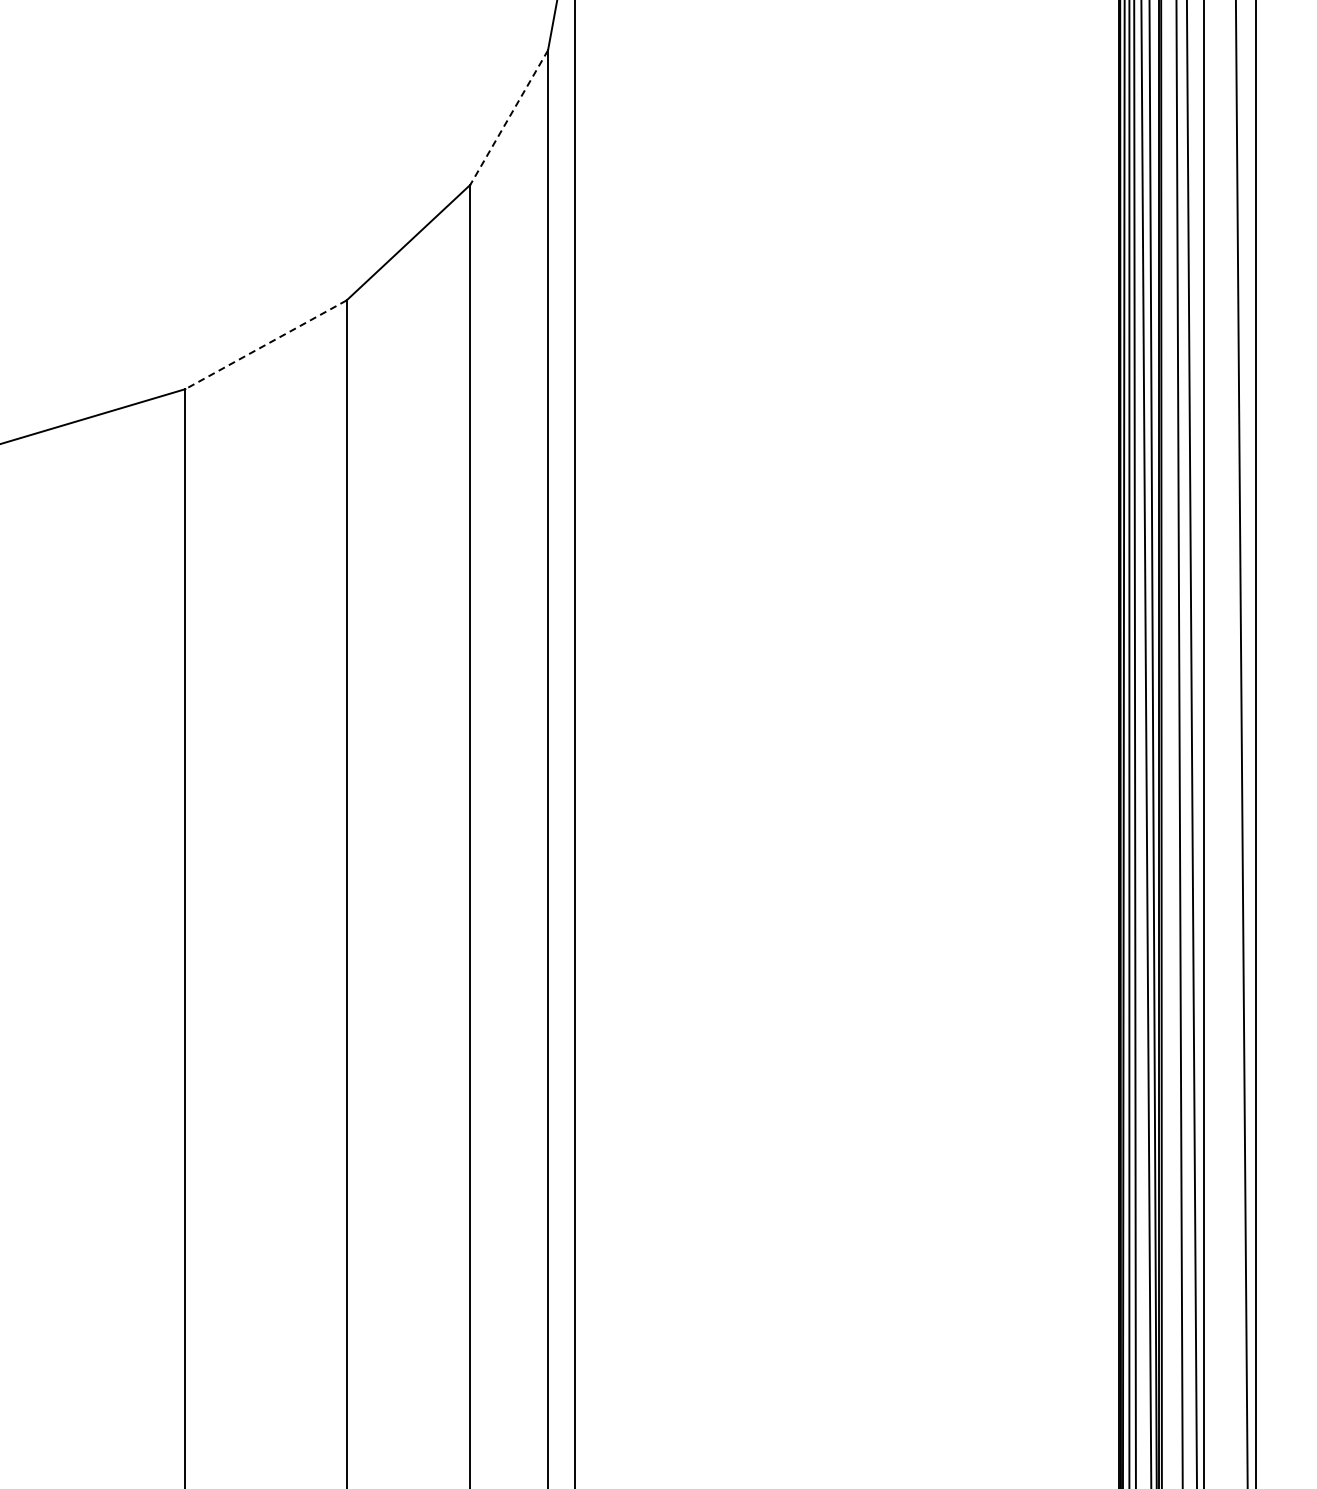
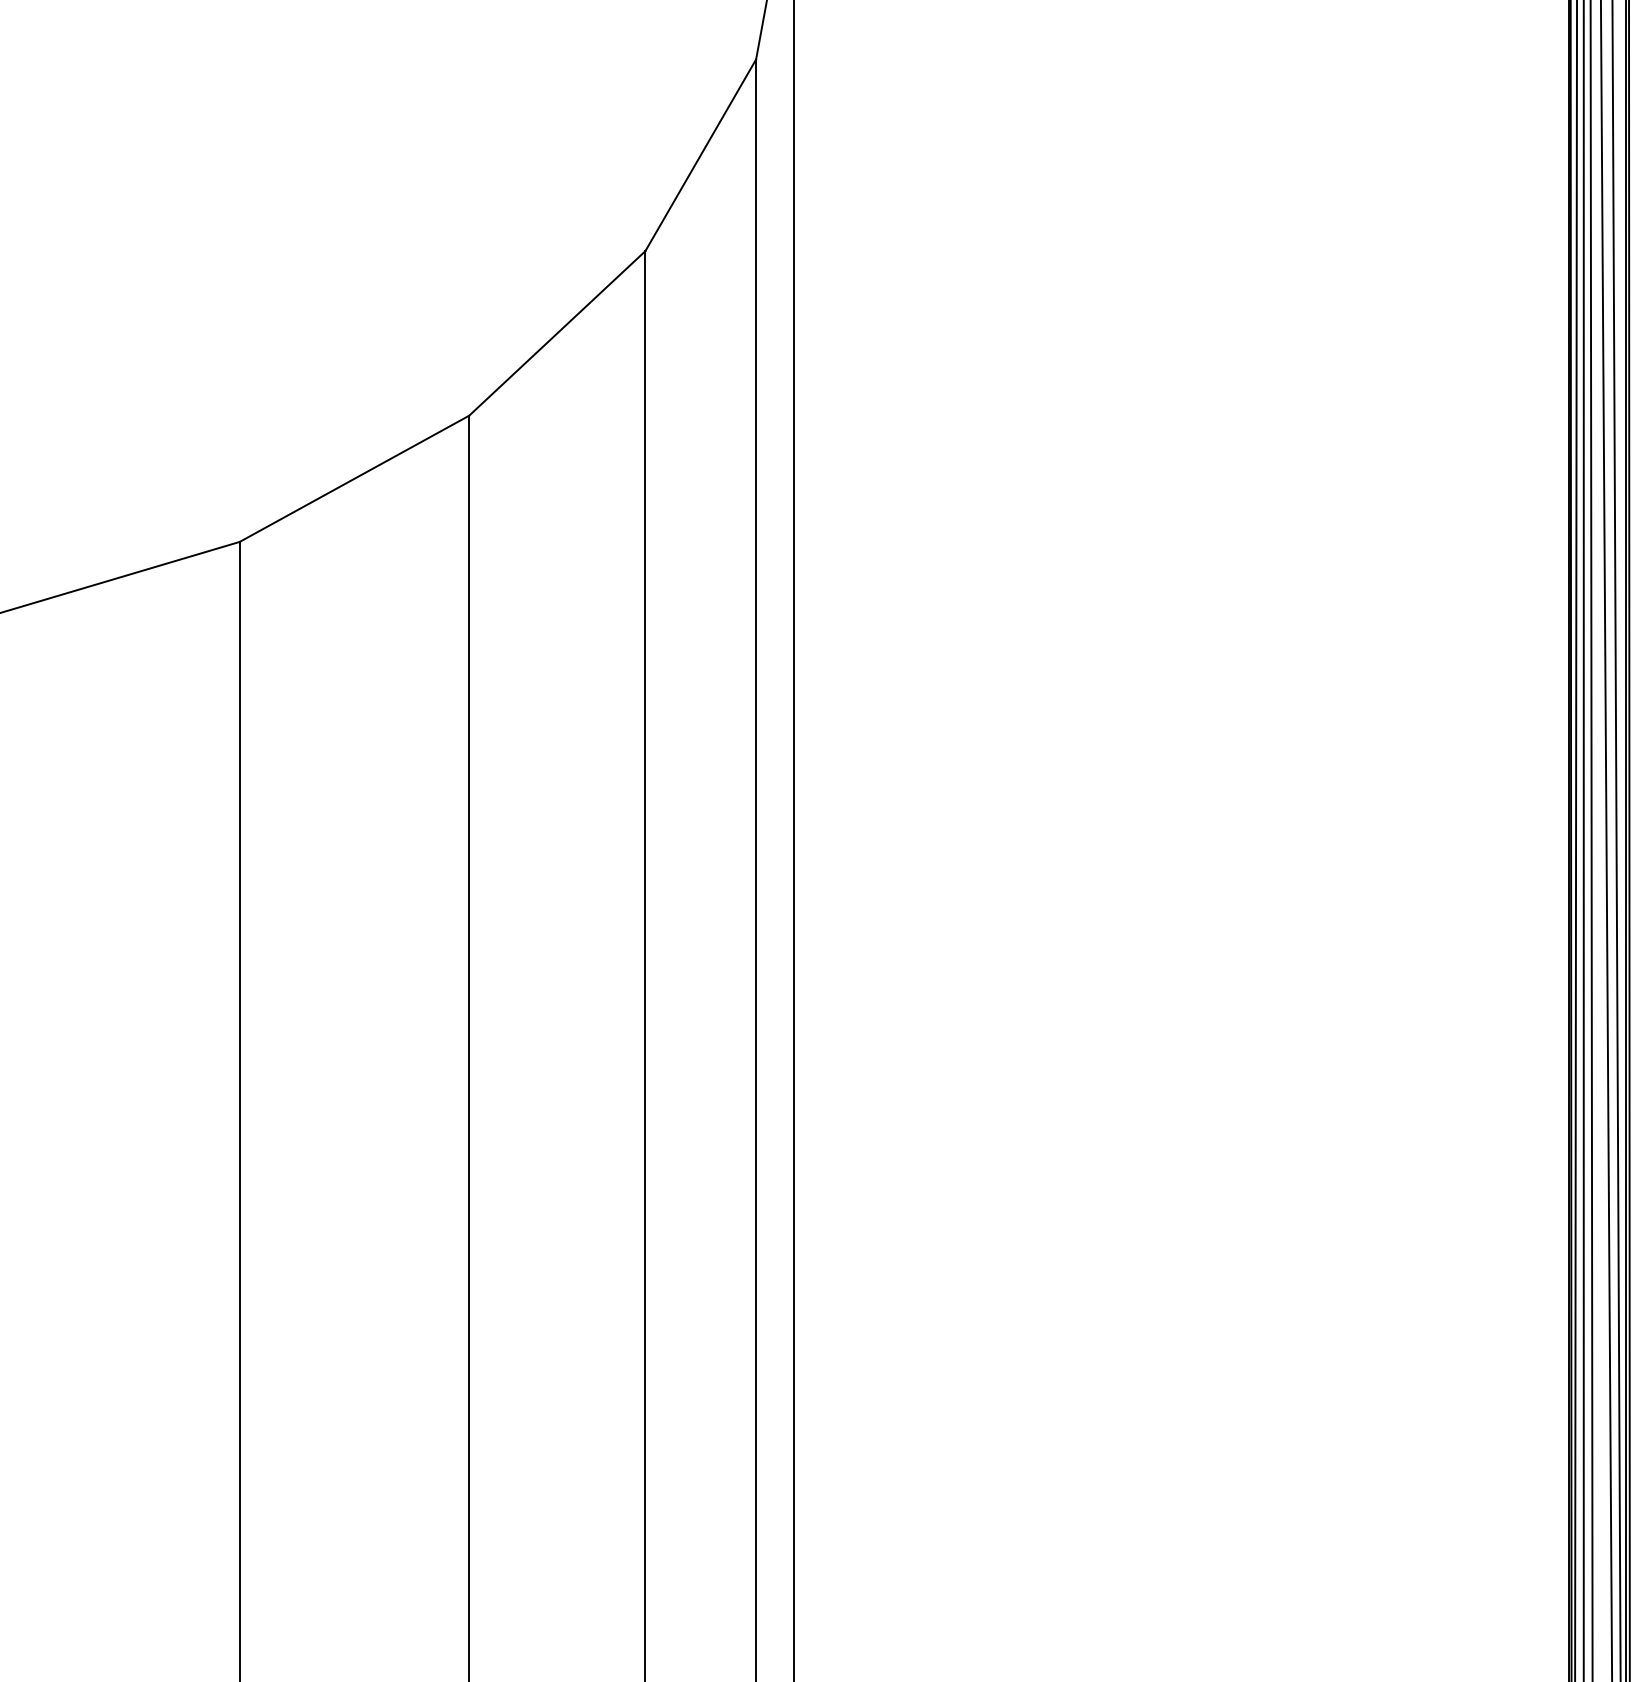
line: (509, 117) -> (701, 155), dashed -> solid
line: (265, 345) -> (353, 479), dashed -> solid

